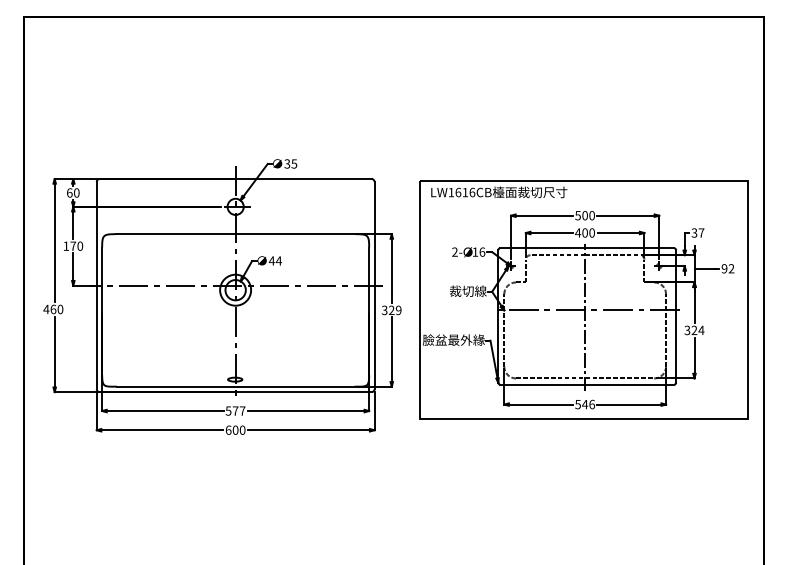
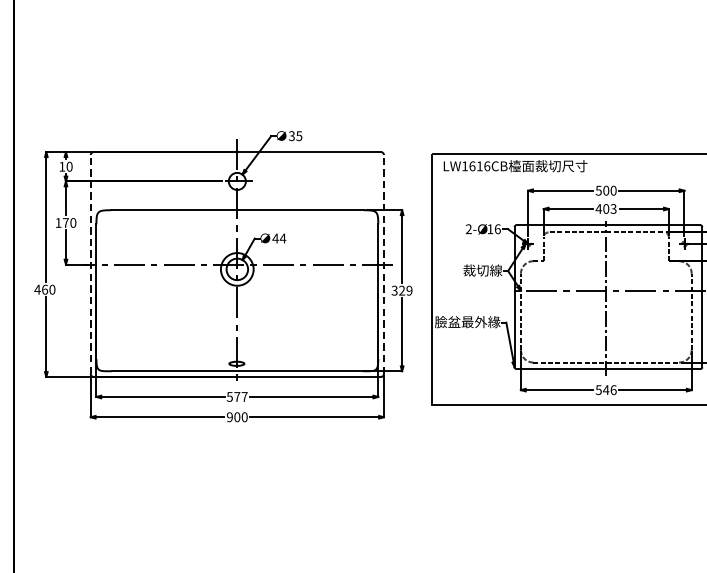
text: (69, 192) -> (61, 166), 60 -> 10
text: (591, 232) -> (612, 208), 400 -> 403
line: (96, 285) -> (90, 264), solid -> dashed
line: (374, 285) -> (383, 264), solid -> dashed
text: (228, 429) -> (229, 416), 600 -> 900

